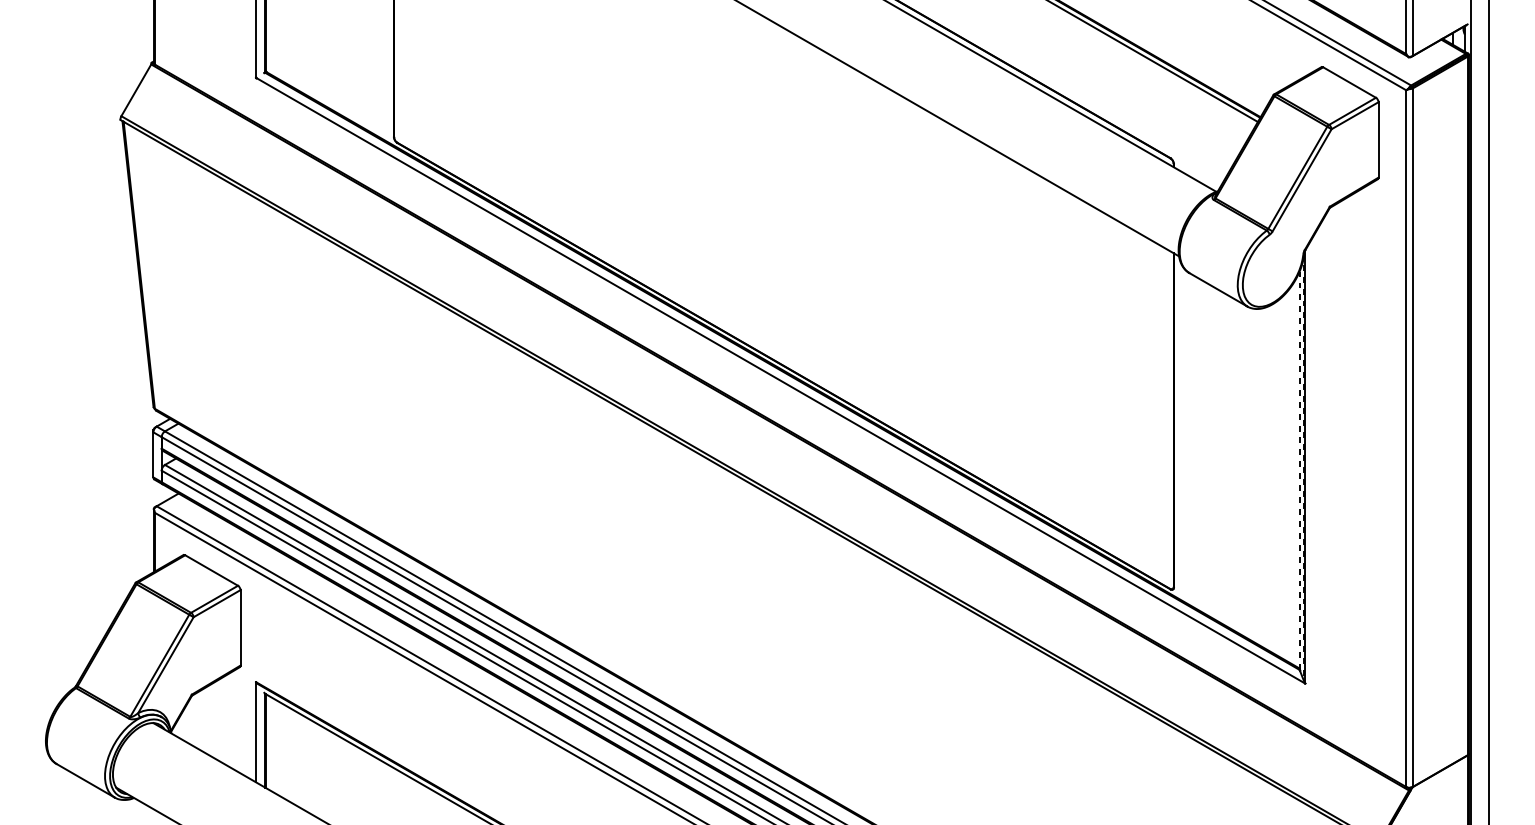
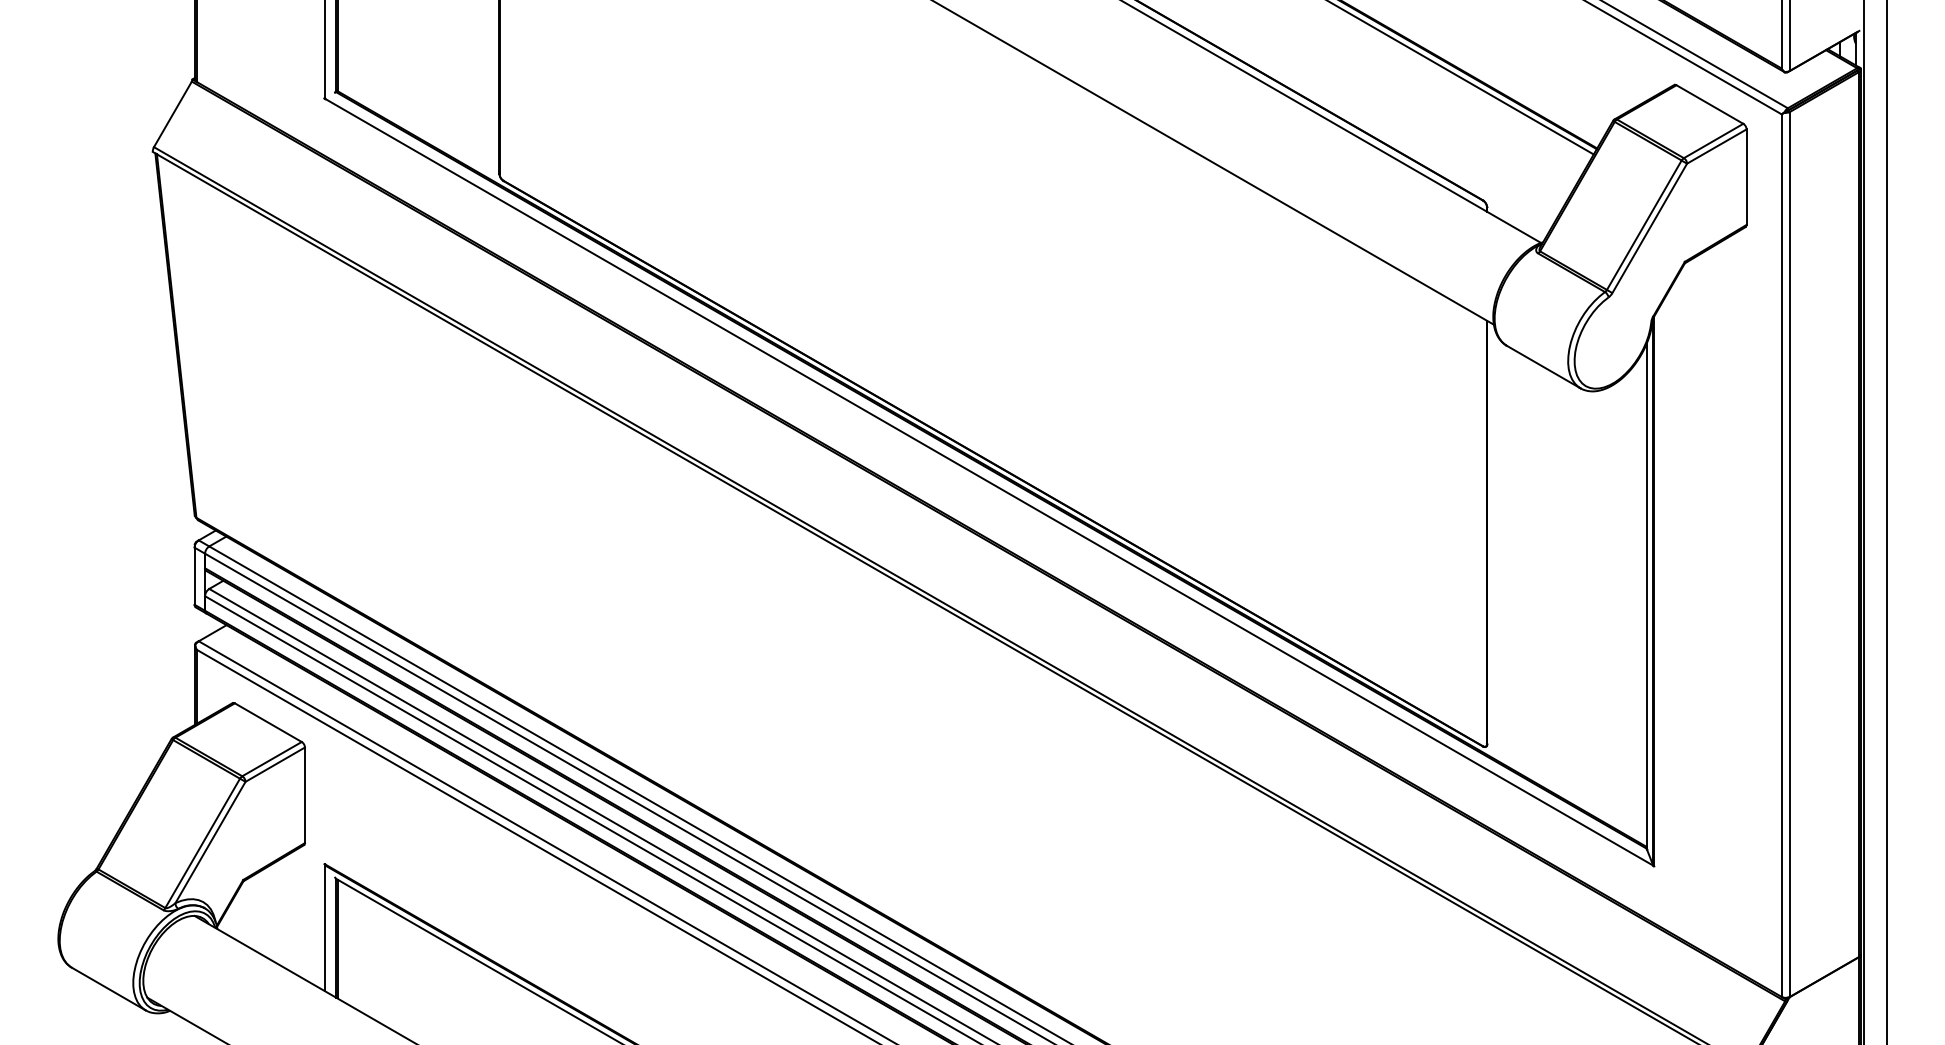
line: (1304, 467) -> (1652, 592), dashed -> solid
line: (1299, 470) -> (1646, 595), dashed -> solid

